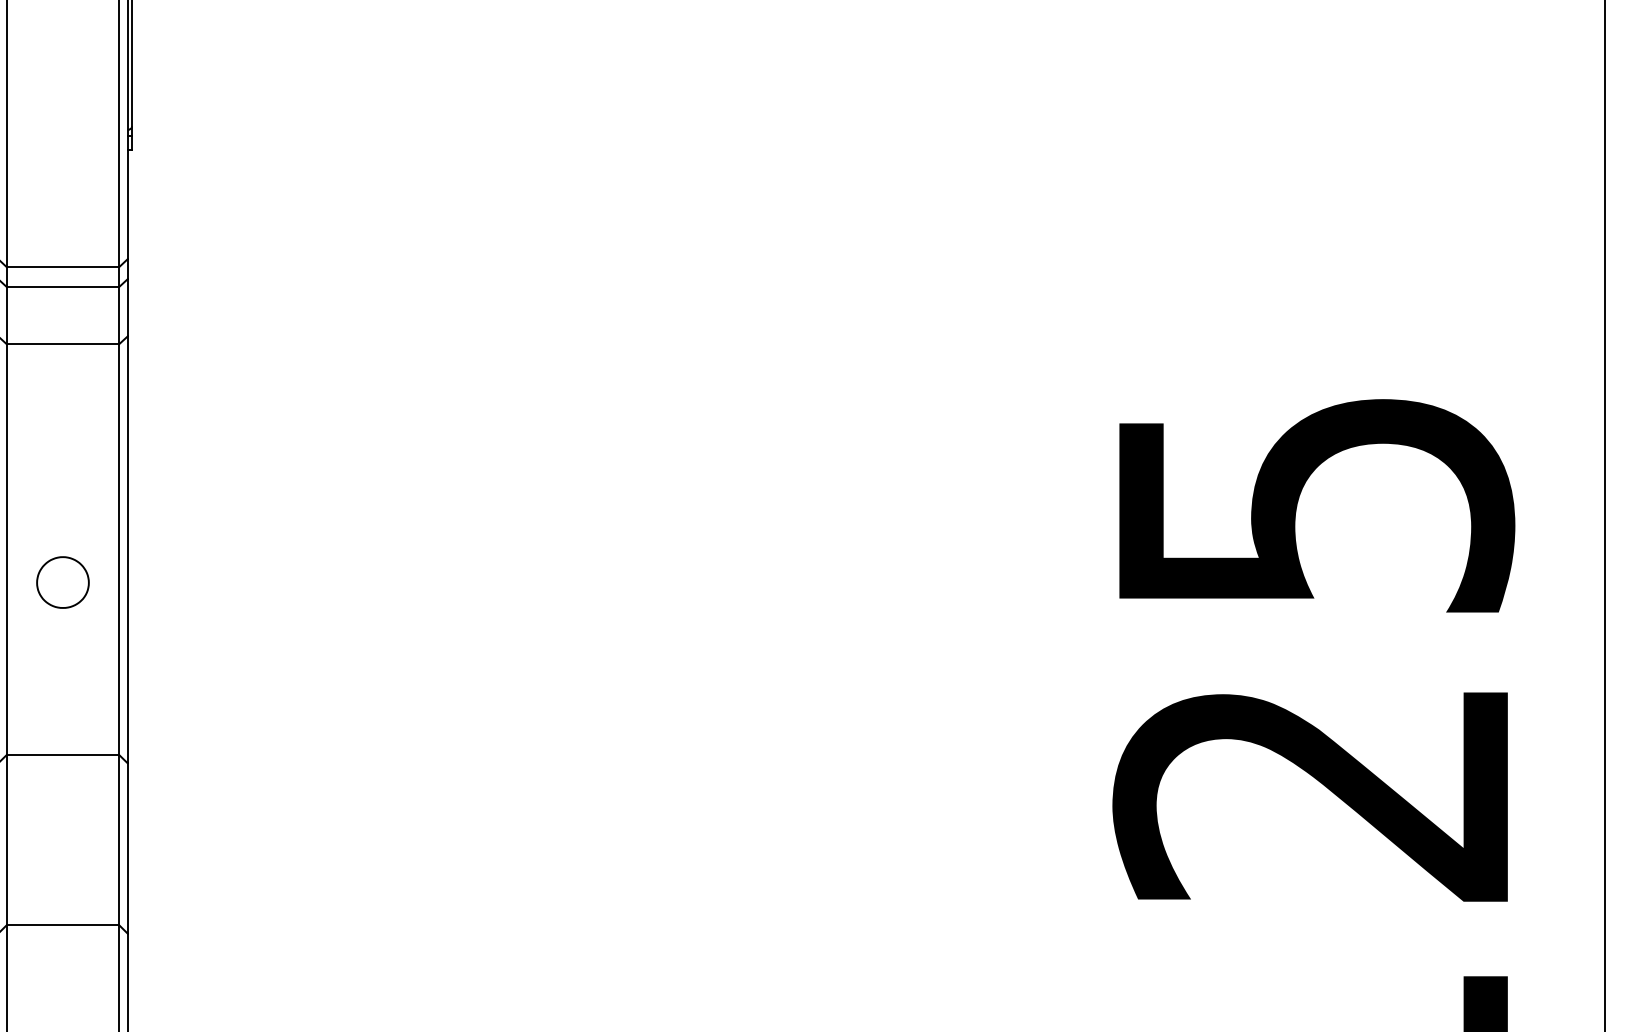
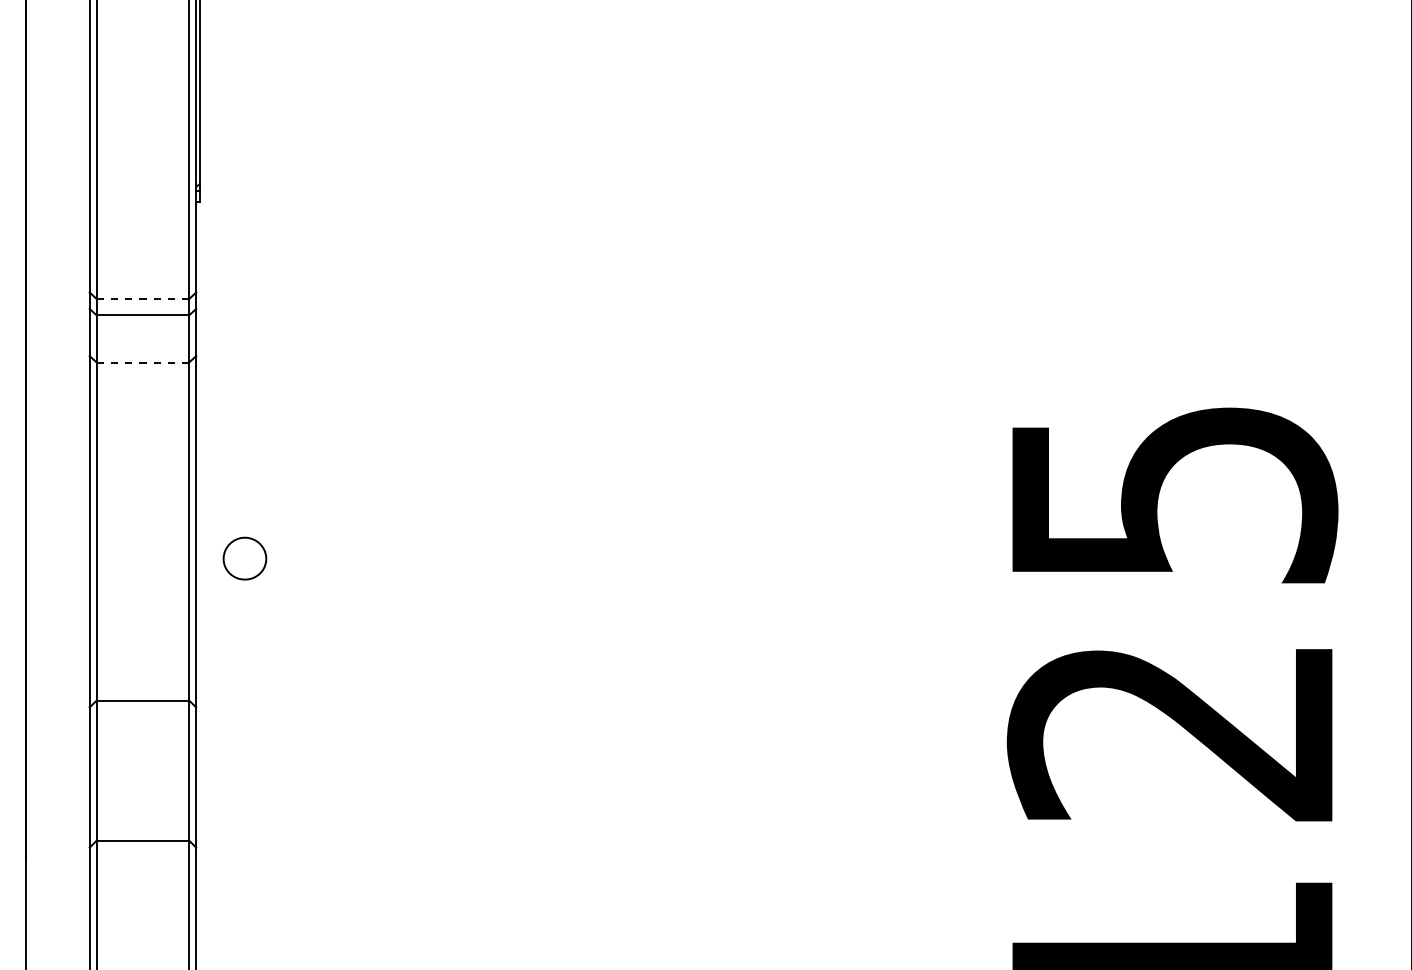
line: (62, 267) -> (142, 299), solid -> dashed
line: (62, 344) -> (142, 362), solid -> dashed
part: (62, 582) -> (244, 558), moved

